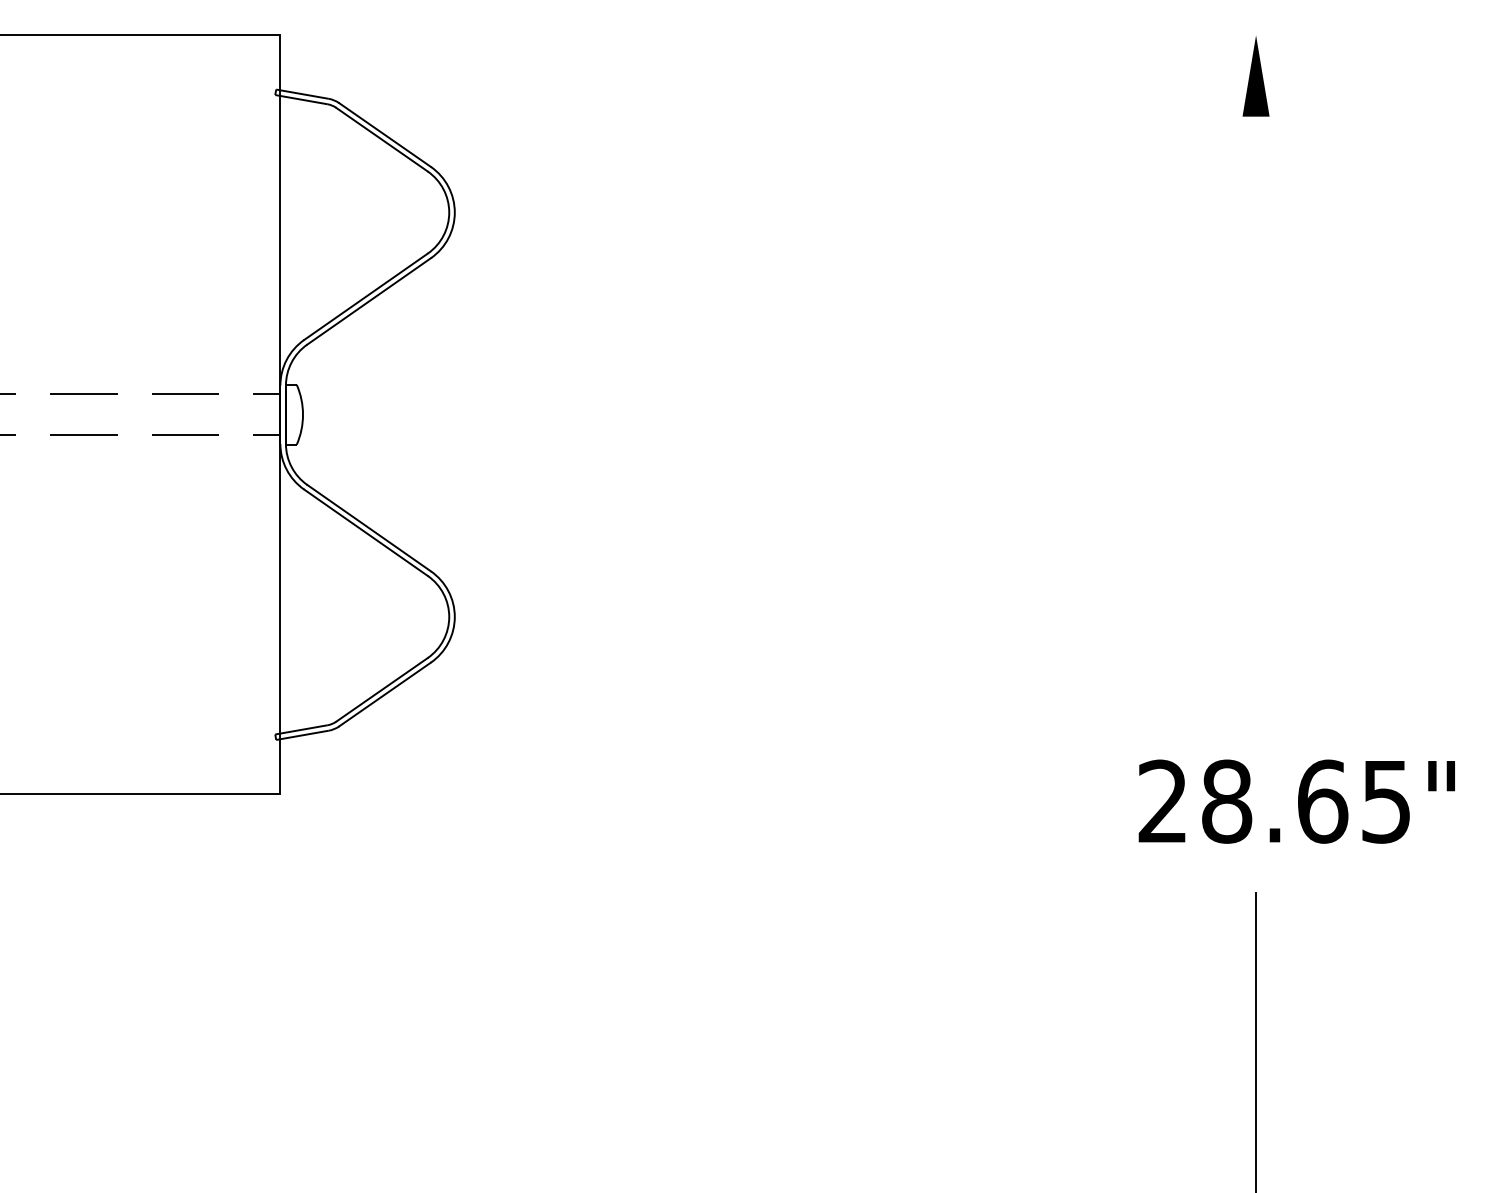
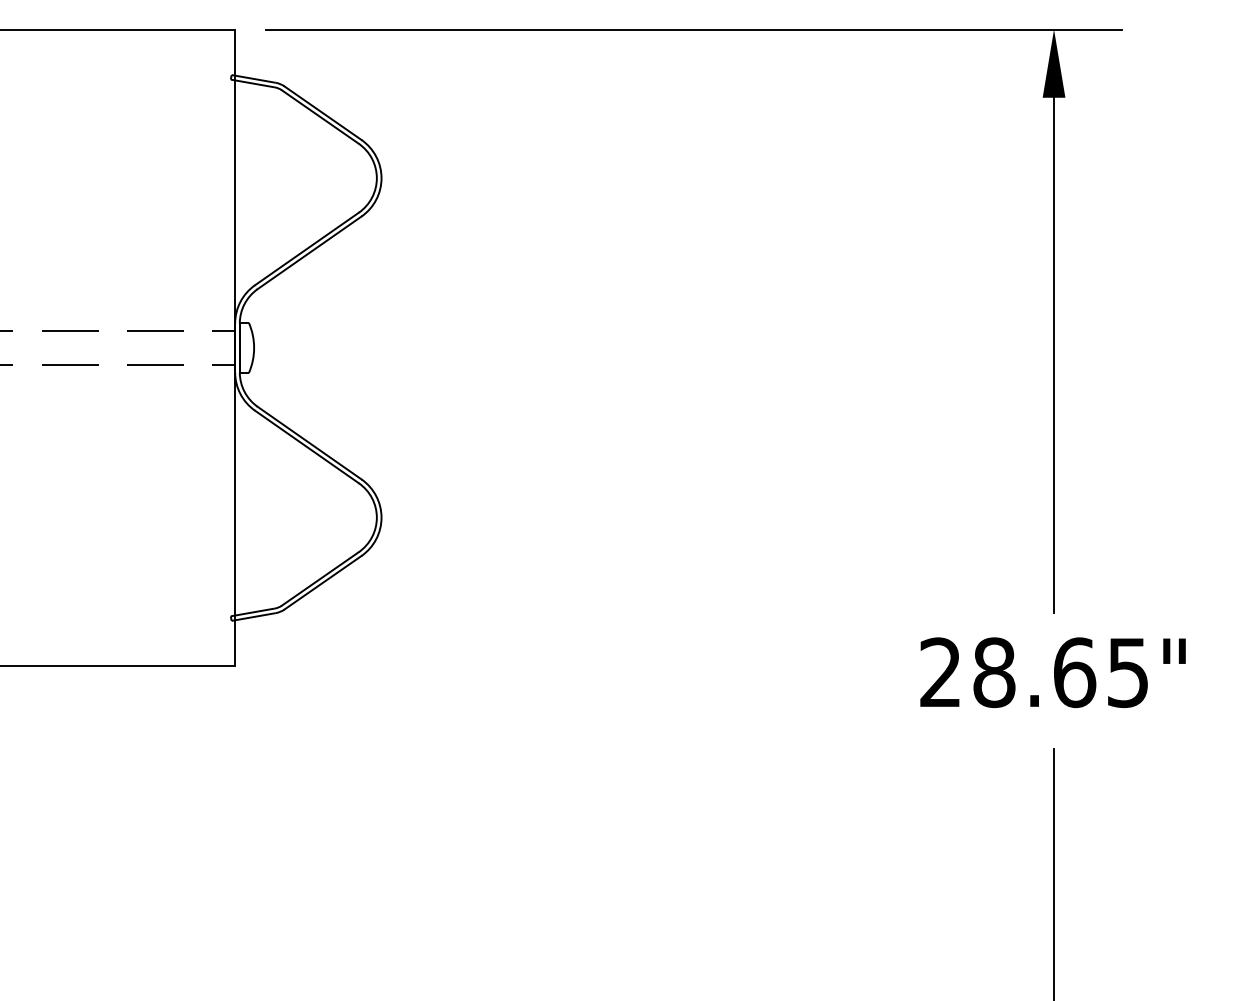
line: (826, 35) -> (693, 29), added
line: (1256, 423) -> (1054, 355), added
text: (1296, 801) -> (1052, 672), moved

